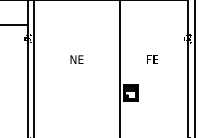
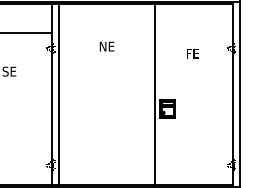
text: (76, 59) -> (106, 46), moved
text: (152, 59) -> (192, 53), moved

